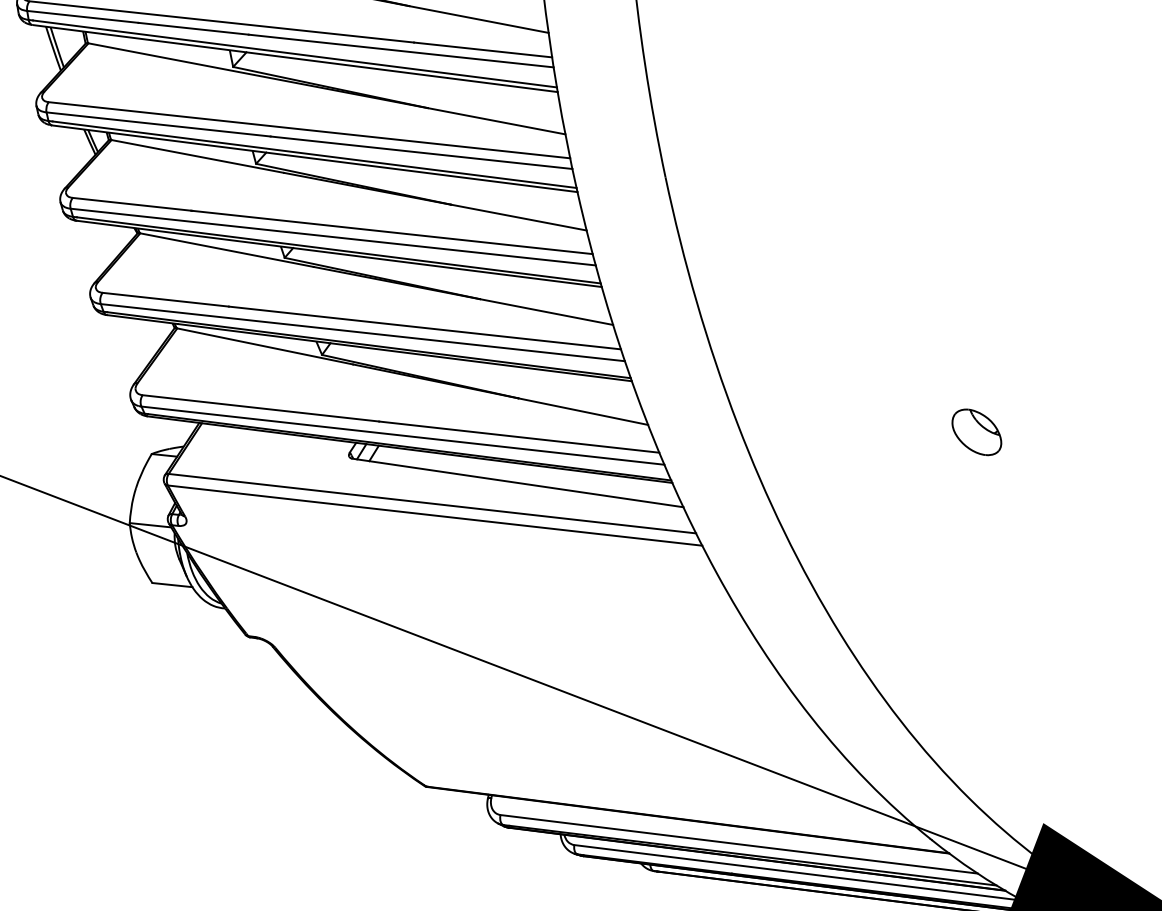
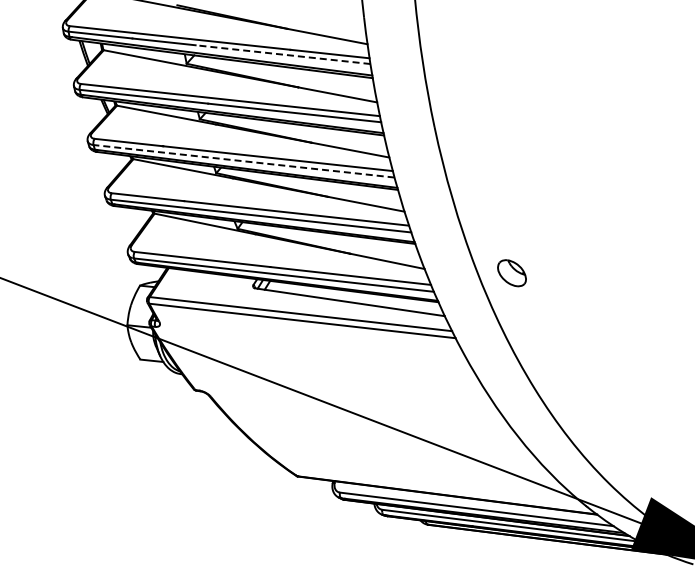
line: (402, 50) -> (283, 54), solid -> dashed
line: (332, 237) -> (243, 161), solid -> dashed
part: (975, 432) -> (511, 273), moved

